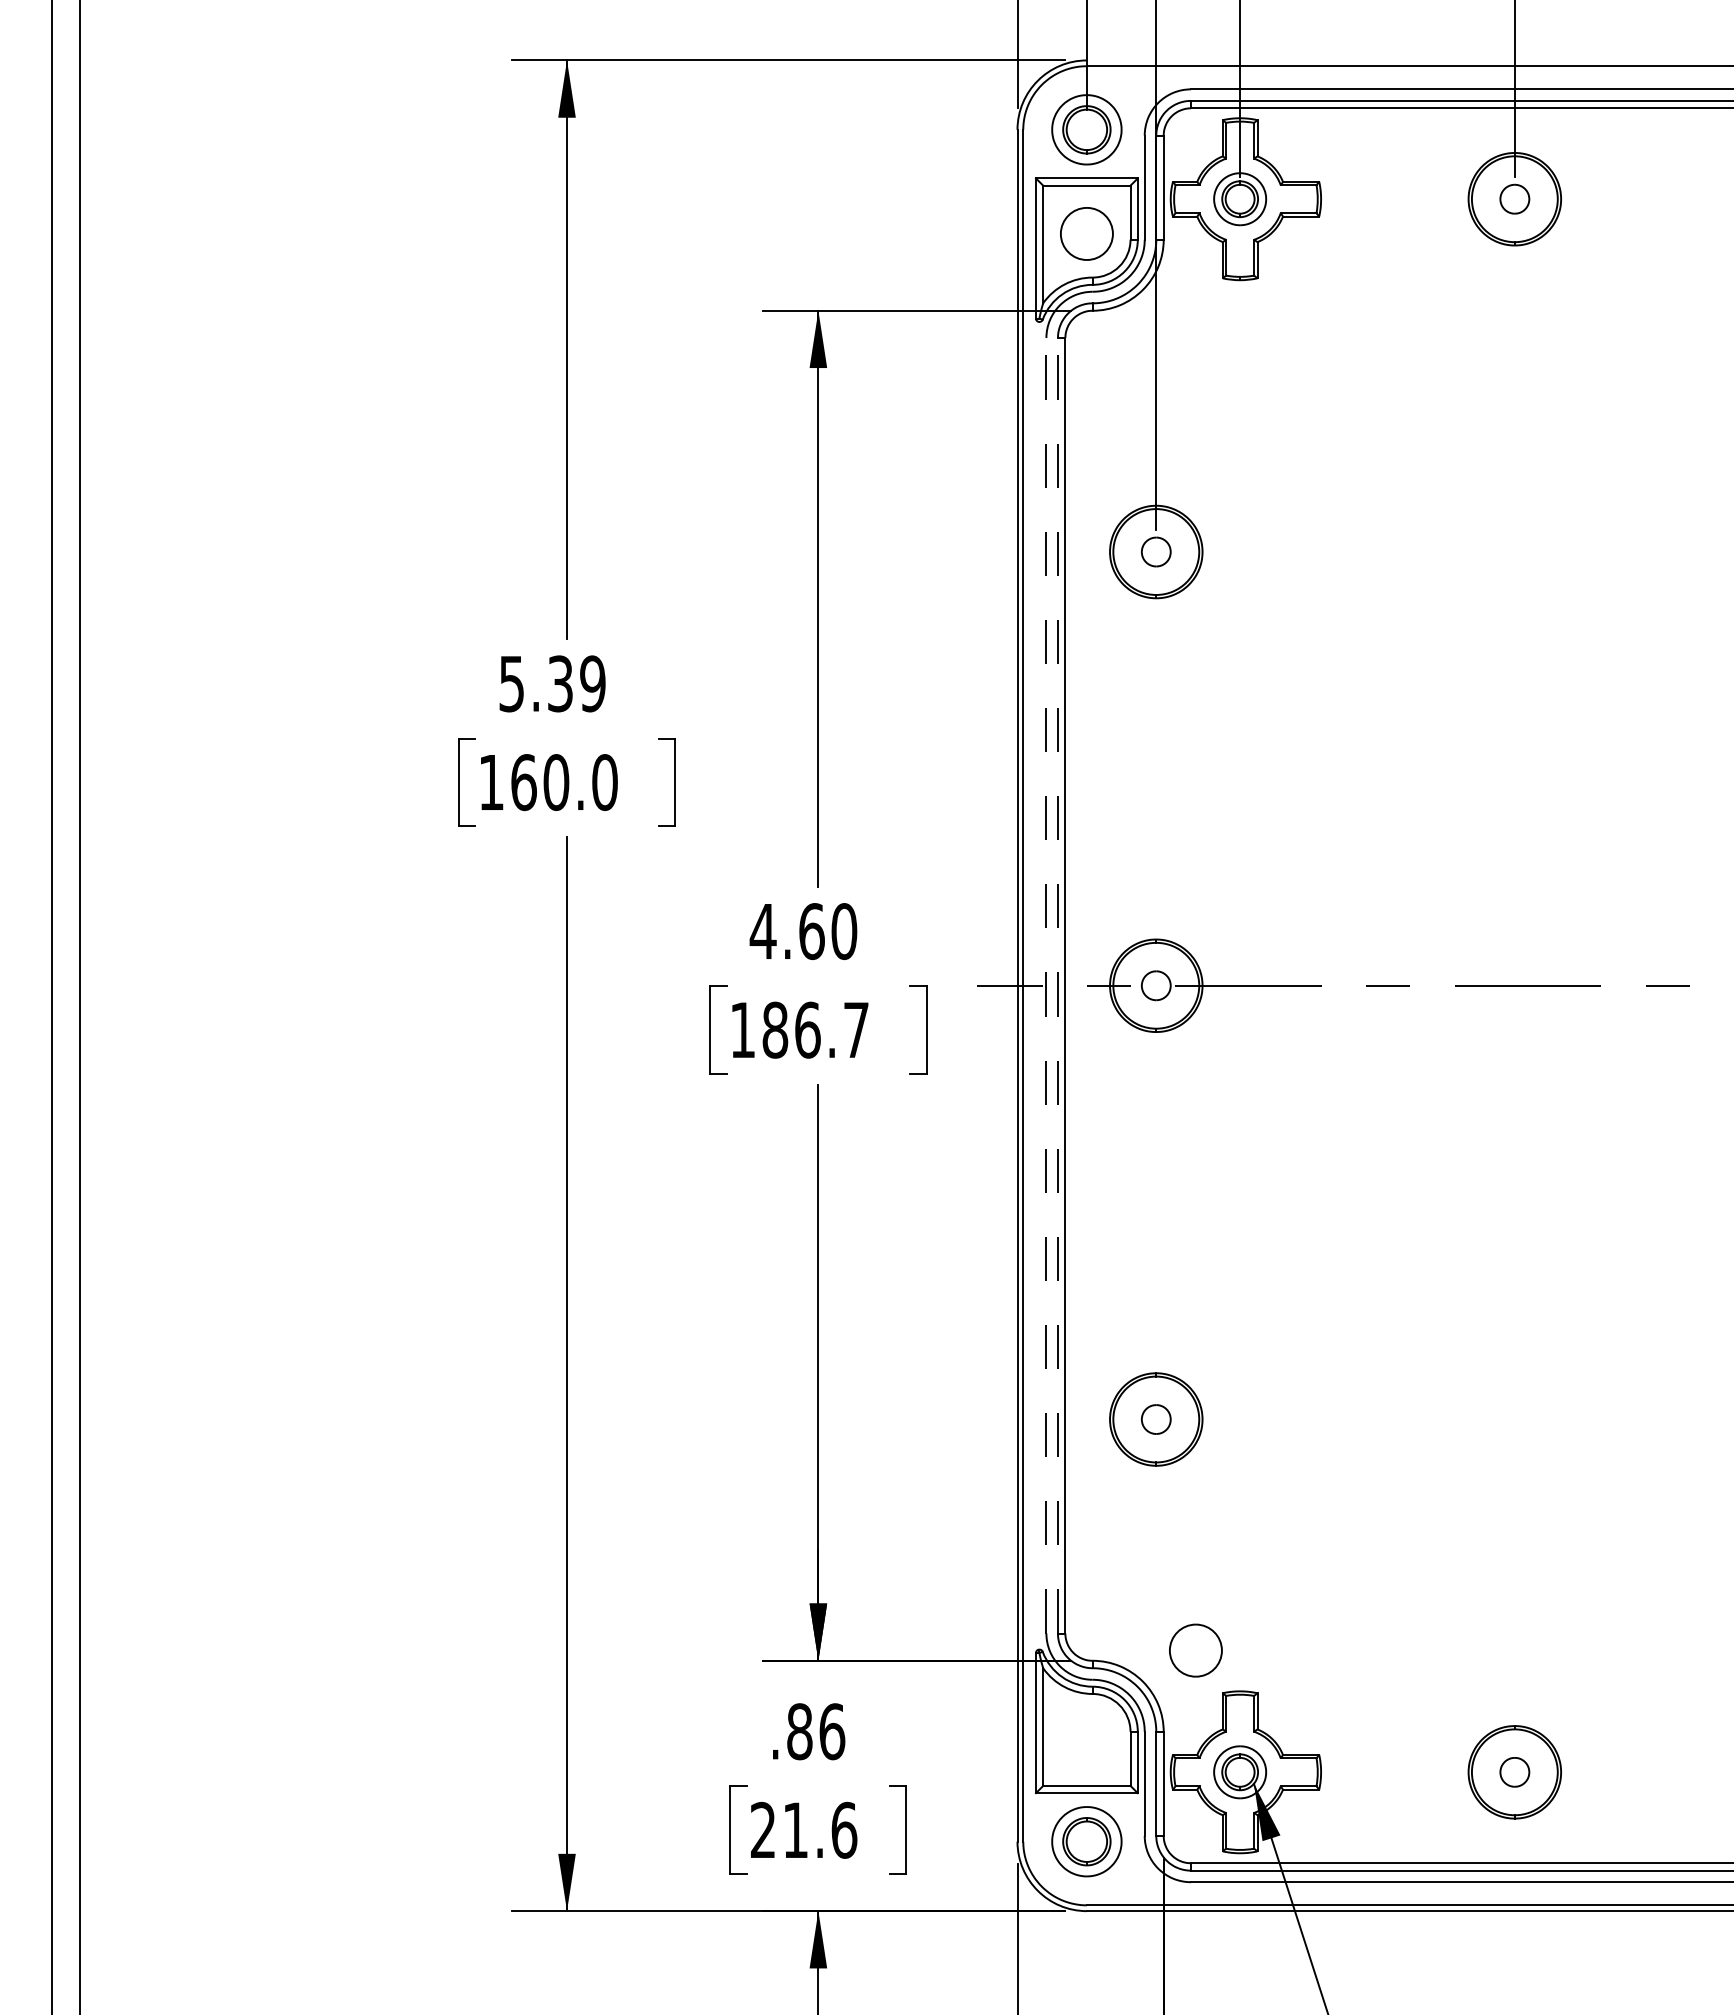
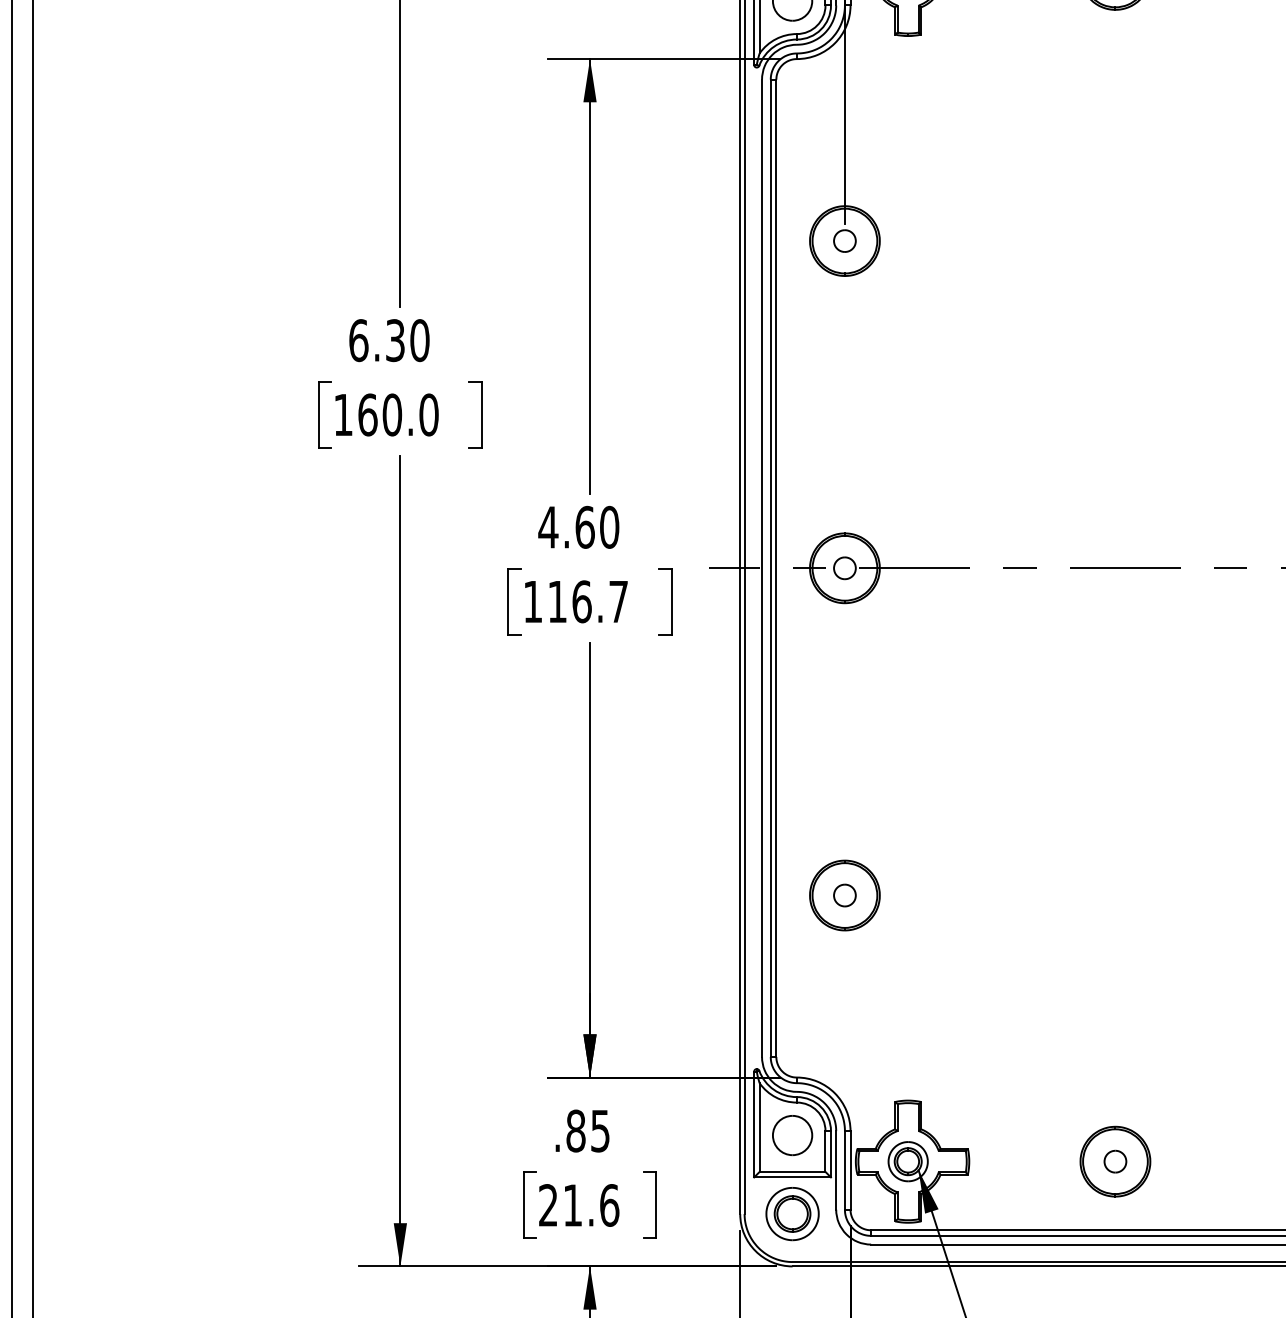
text: (552, 683) -> (389, 340), 5.39 -> 6.30
line: (1046, 985) -> (762, 568), dashed -> solid
line: (1057, 985) -> (770, 568), dashed -> solid
text: (775, 1029) -> (557, 601), 186.7 -> 116.7
part: (1195, 1650) -> (792, 1135), moved
text: (832, 1731) -> (600, 1130), .86 -> .85

